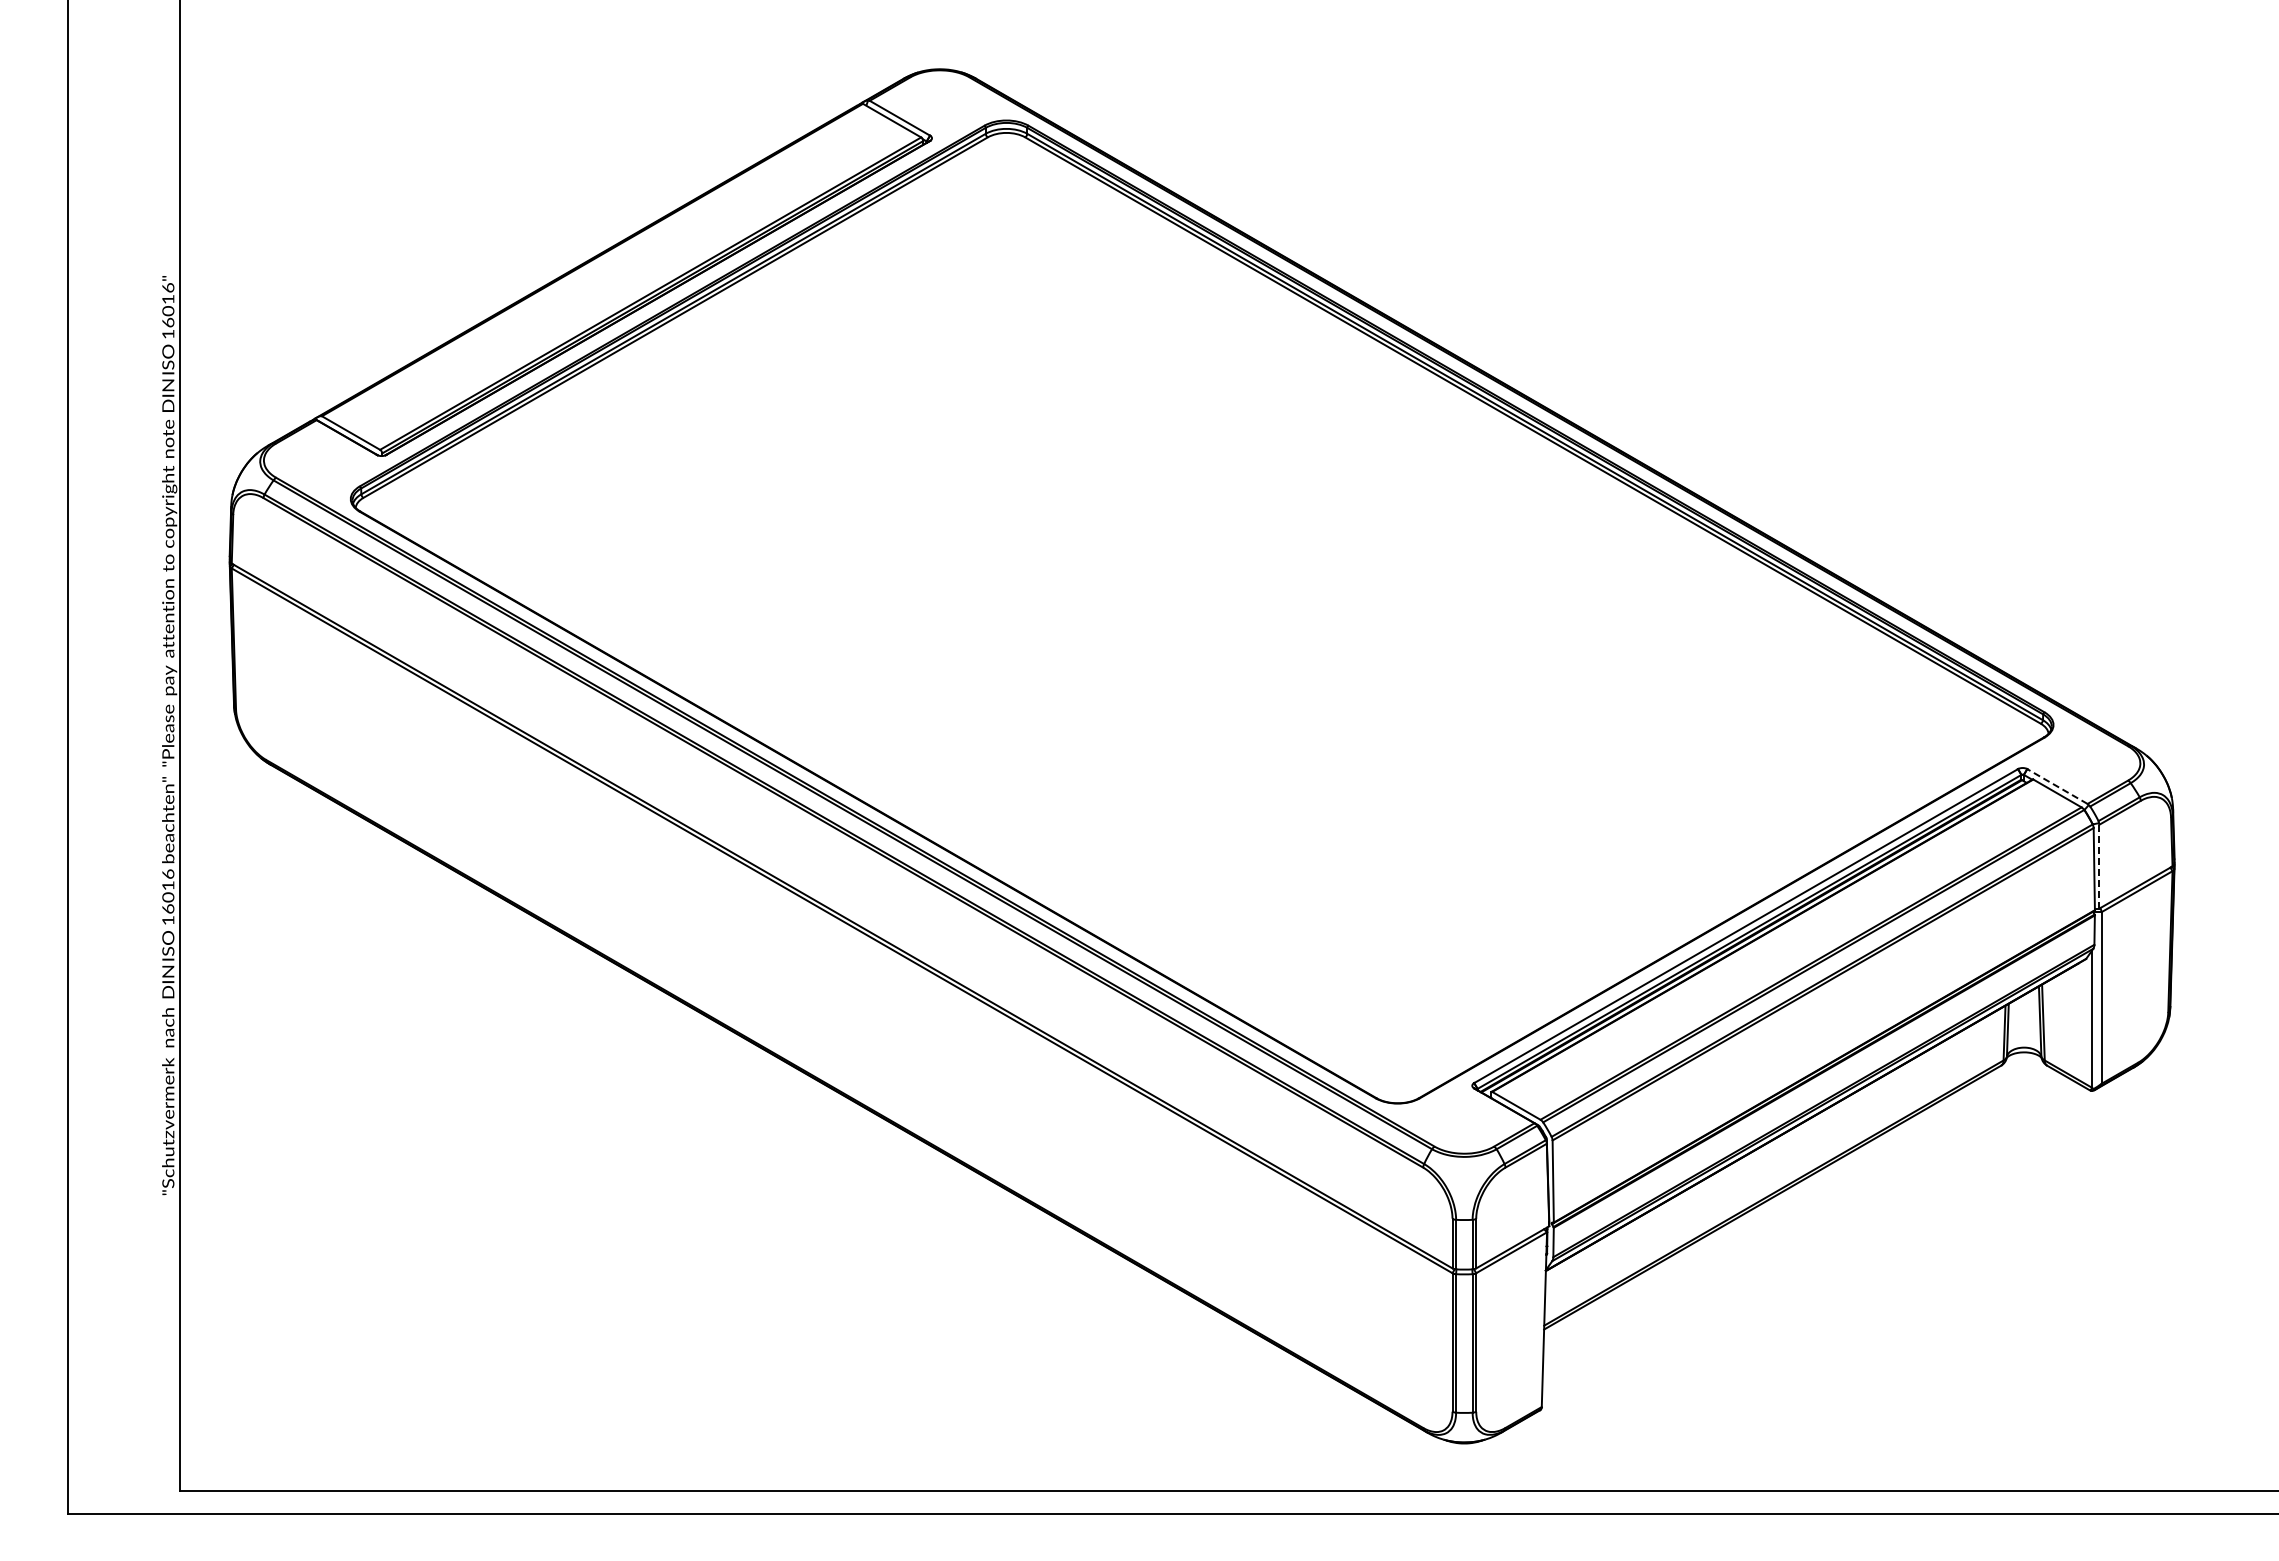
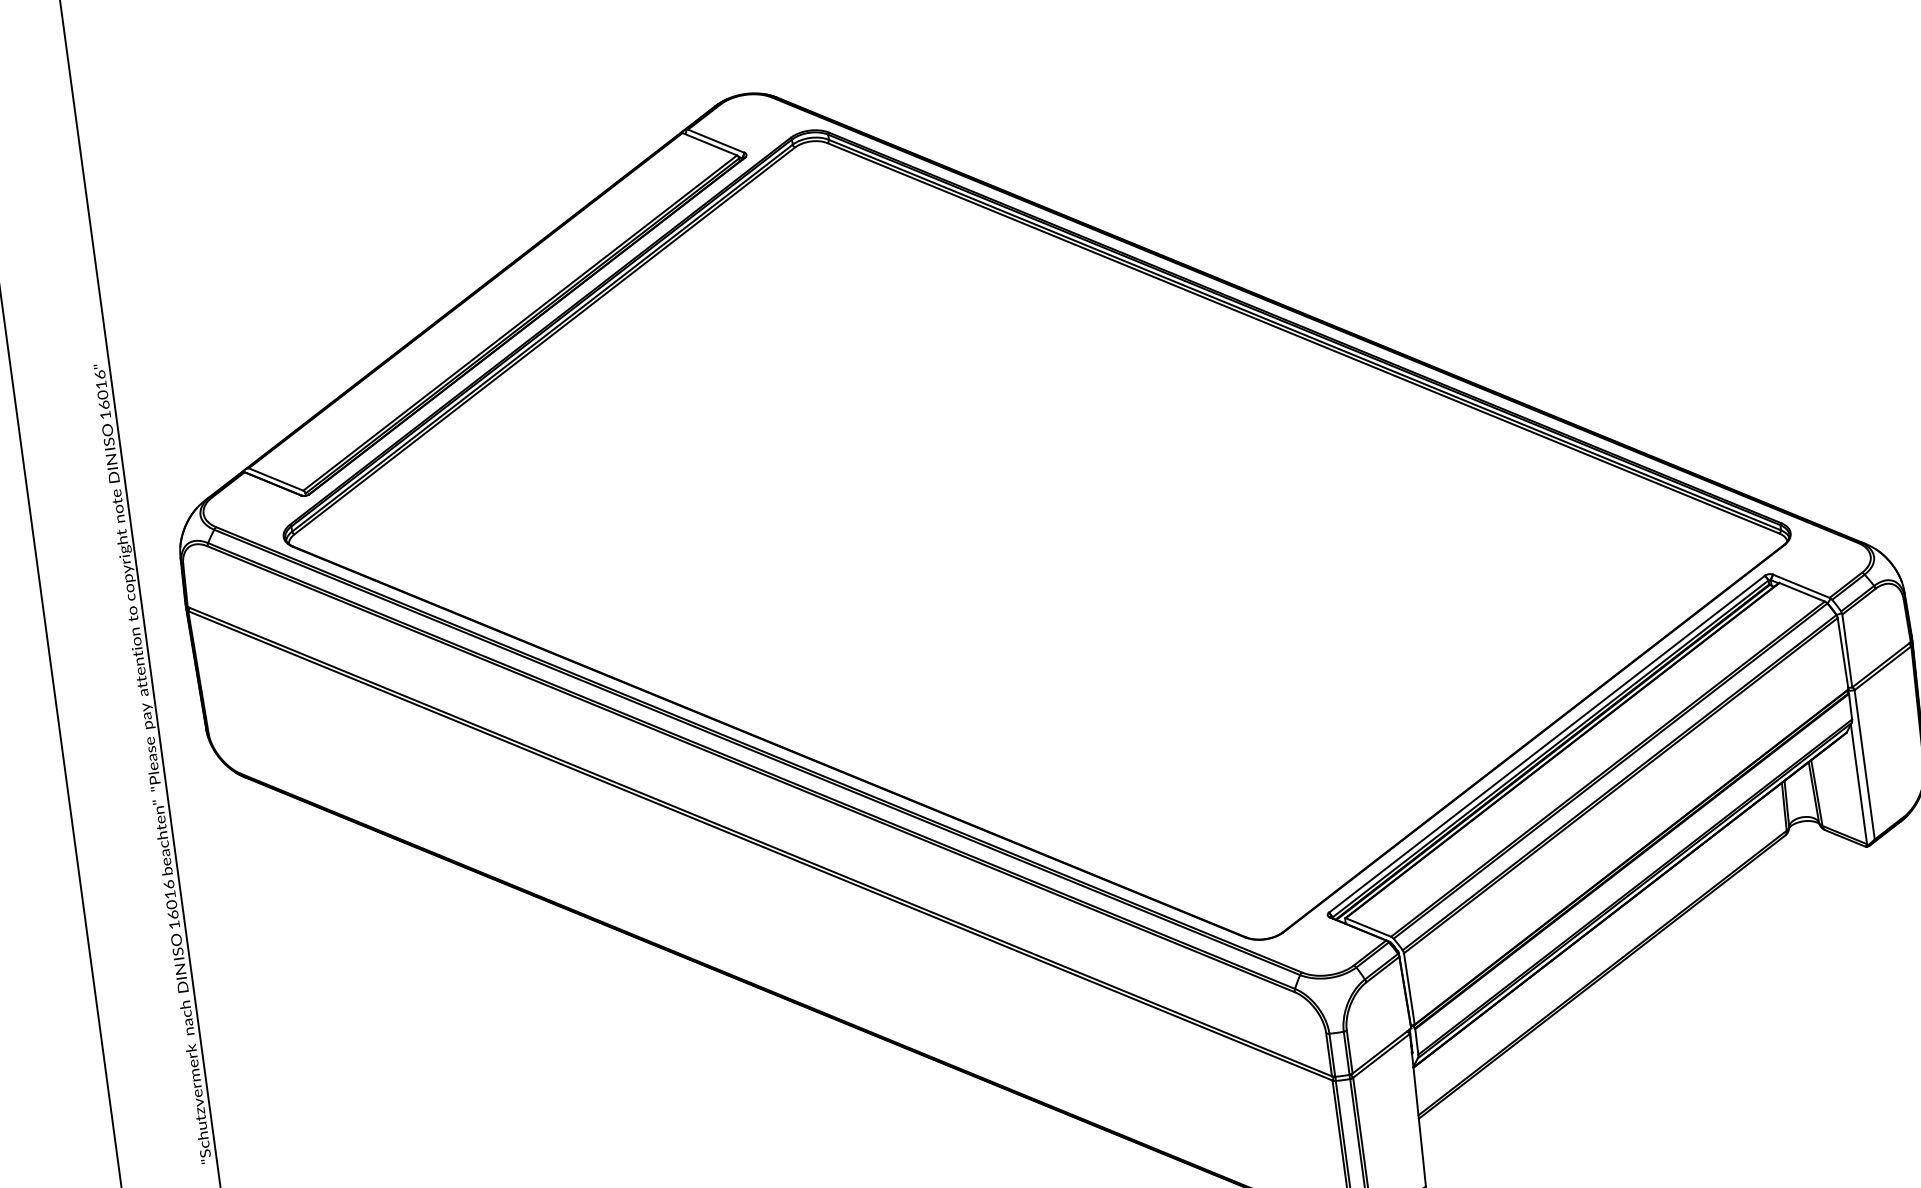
line: (2057, 786) -> (1801, 586), dashed -> solid
line: (2099, 866) -> (1847, 650), dashed -> solid

